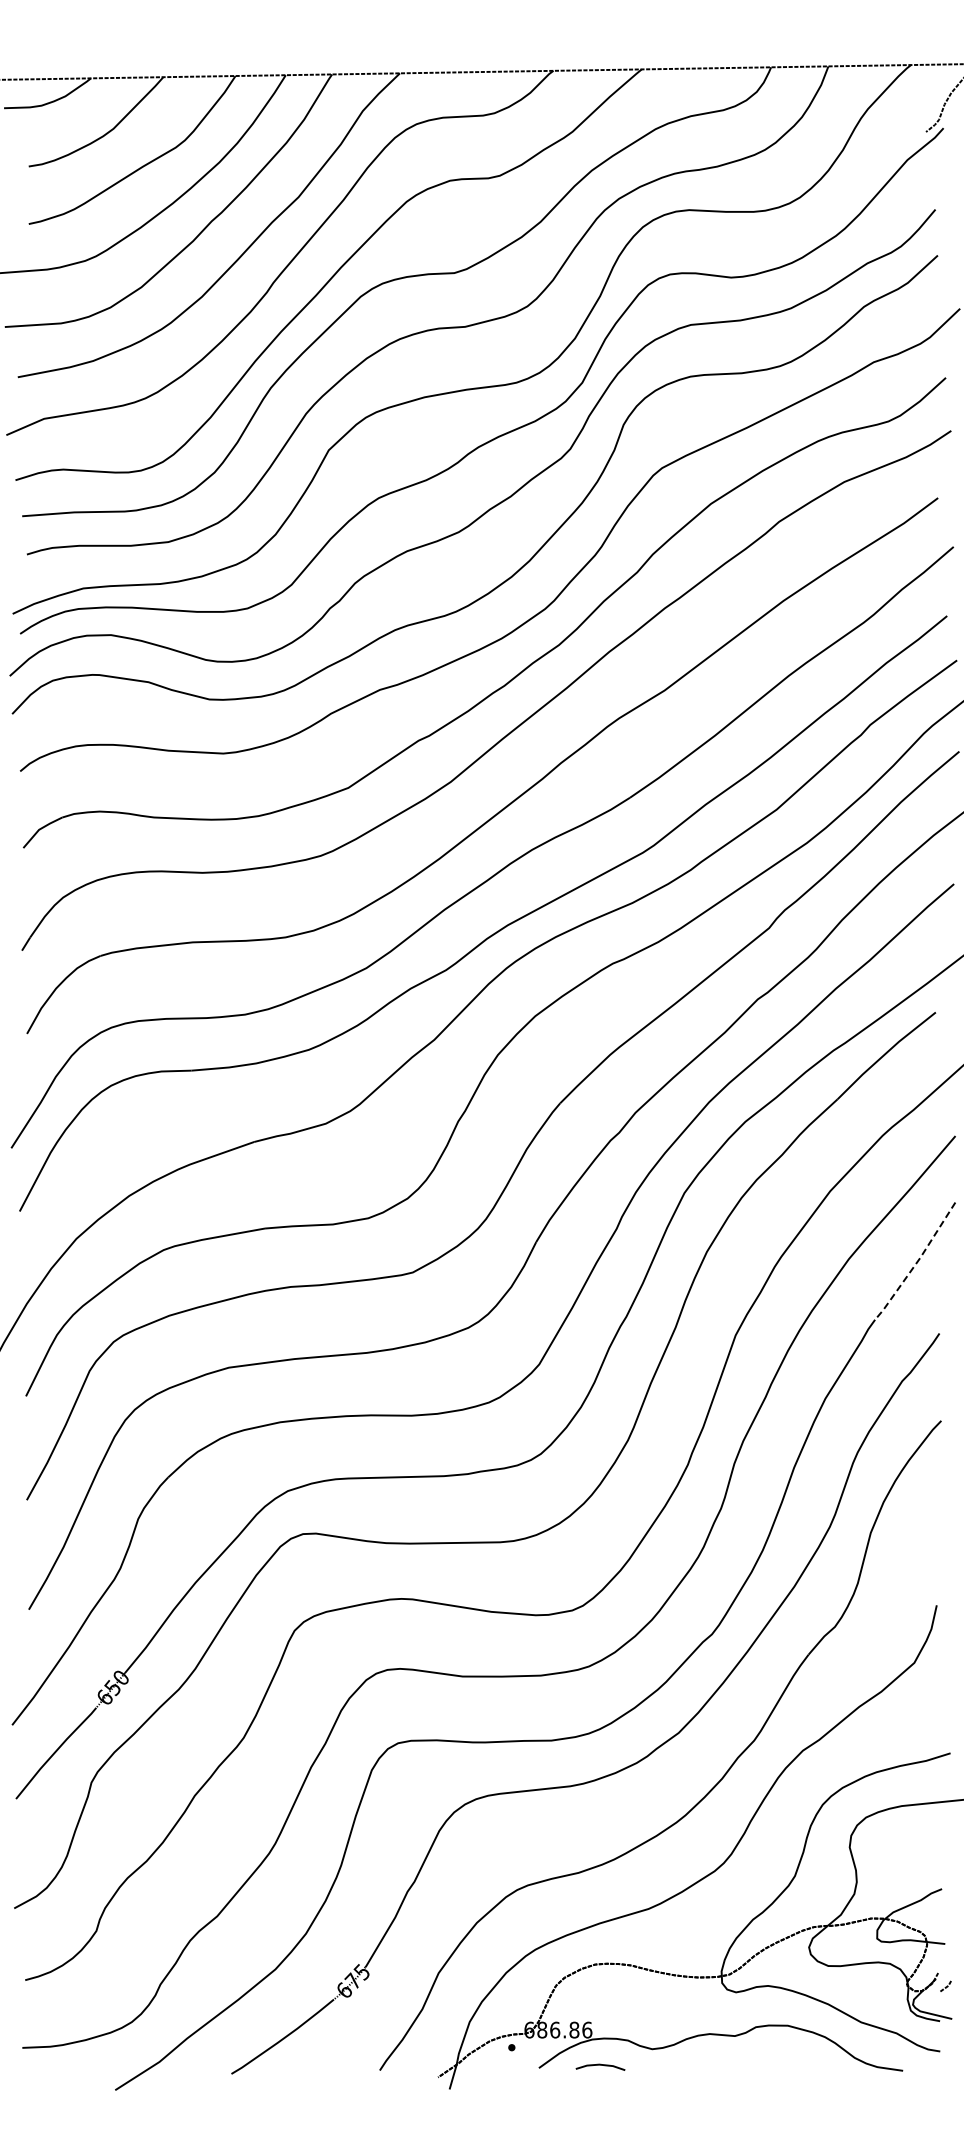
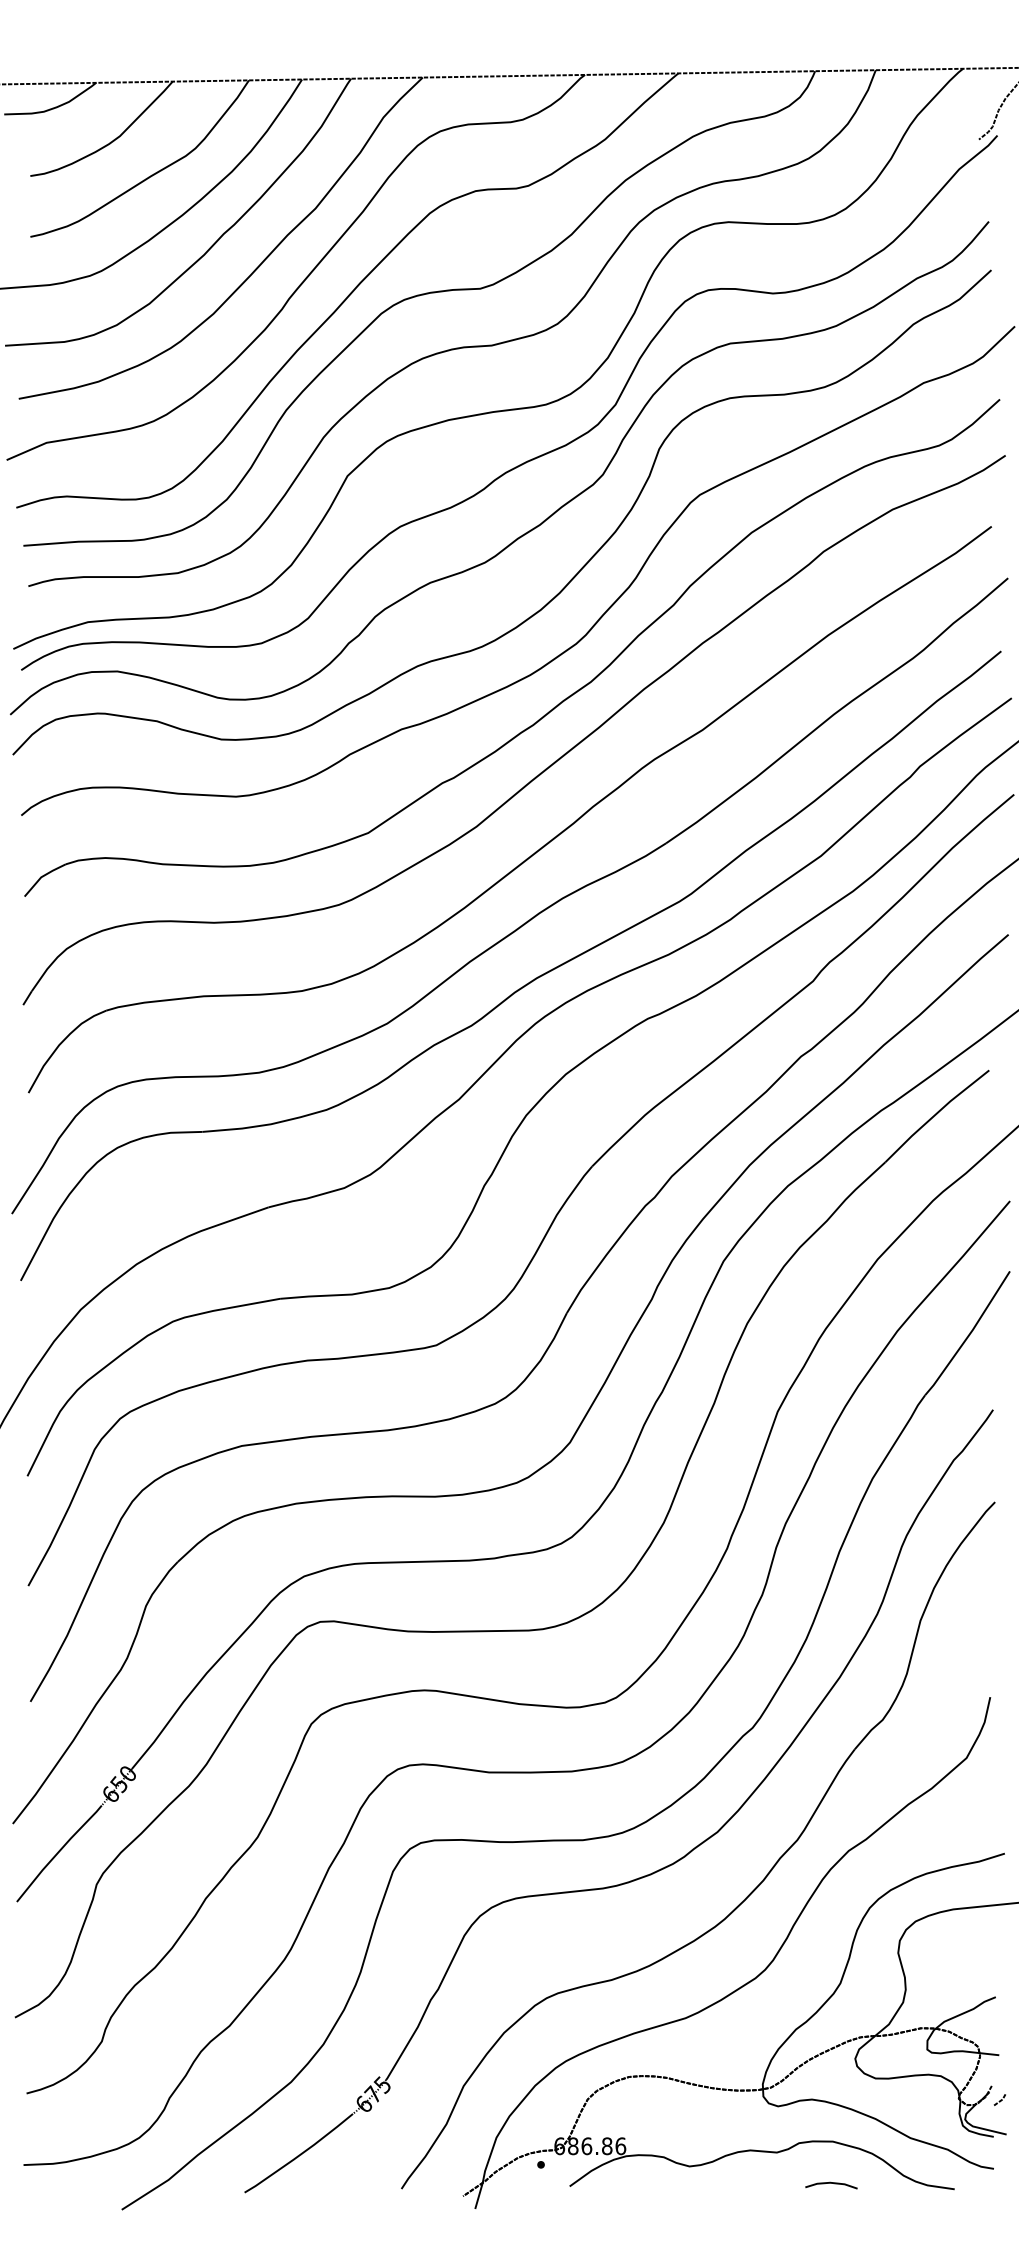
line: (916, 1262) -> (968, 1334), dashed -> solid
line: (600, 2065) -> (831, 2183), moved

